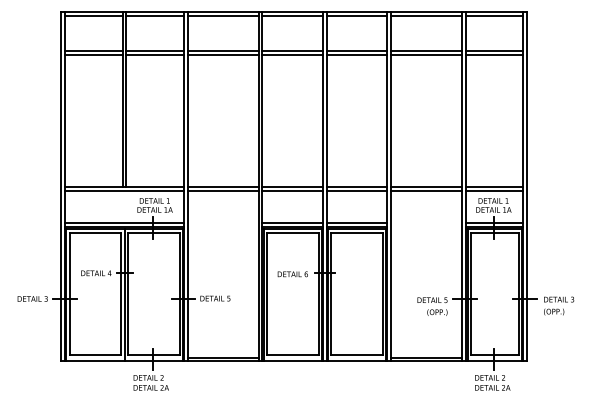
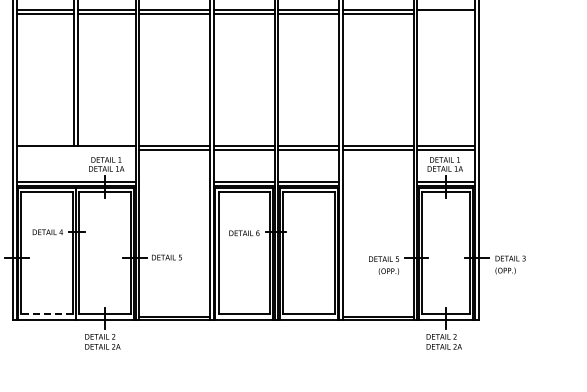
line: (494, 54) -> (446, 13), removed
line: (124, 190) -> (76, 149), removed
line: (95, 354) -> (47, 313), solid -> dashed

